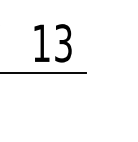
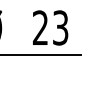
text: (41, 42) -> (40, 27), 13 -> 23

